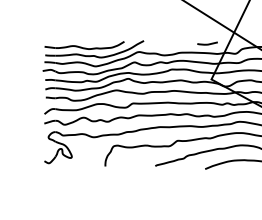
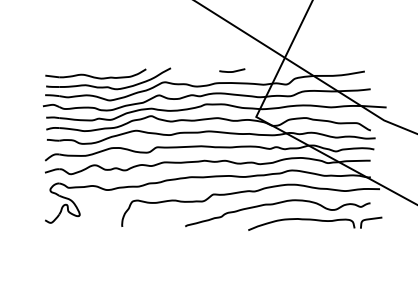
curve: (208, 43) -> (233, 70), moved

